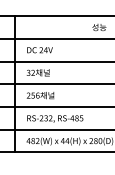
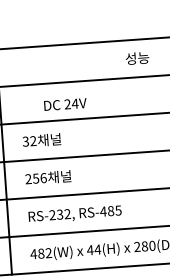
text: (39, 50) -> (64, 105), moved

